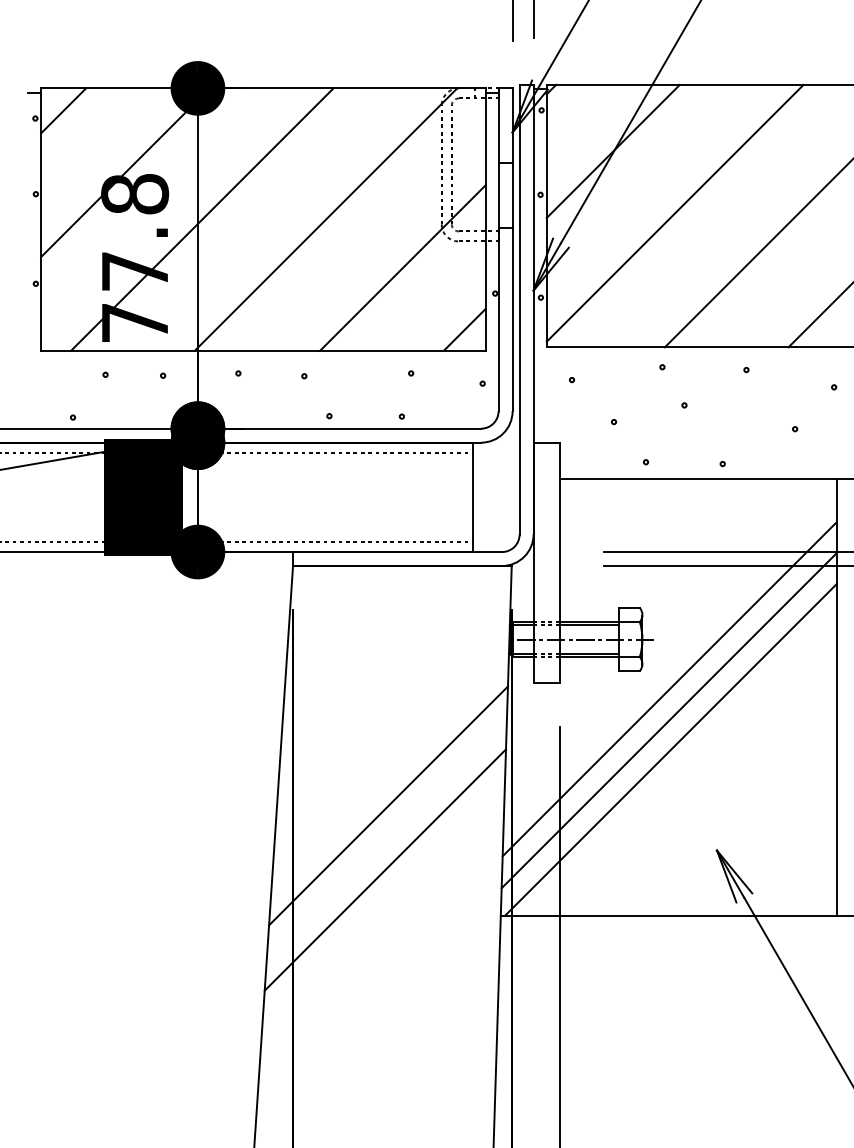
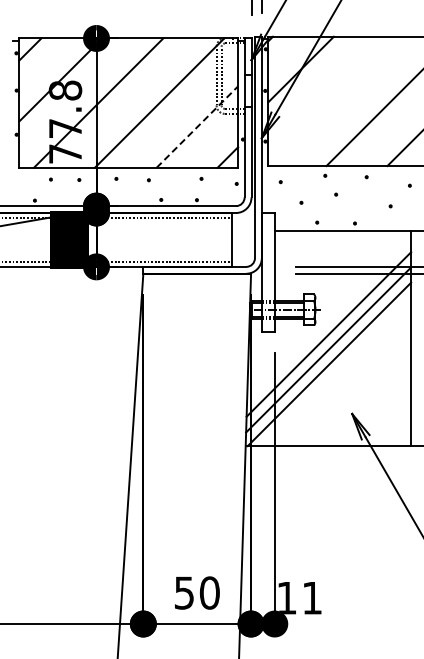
line: (674, 212) -> (331, 99), removed
line: (402, 269) -> (197, 127), solid -> dashed
line: (388, 805) -> (190, 391), removed
line: (384, 869) -> (188, 423), removed

